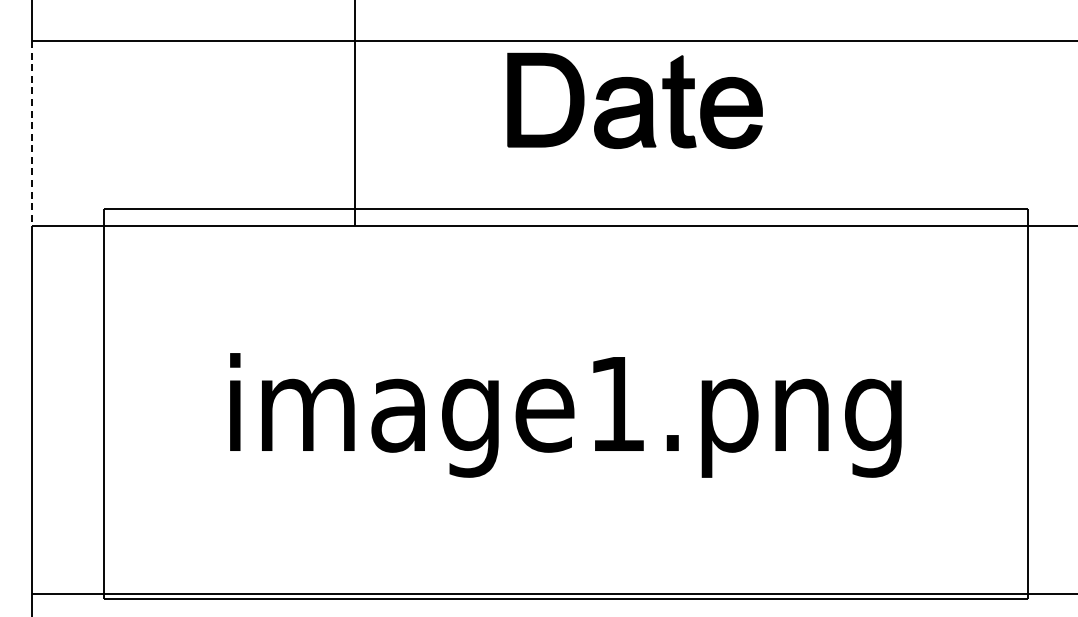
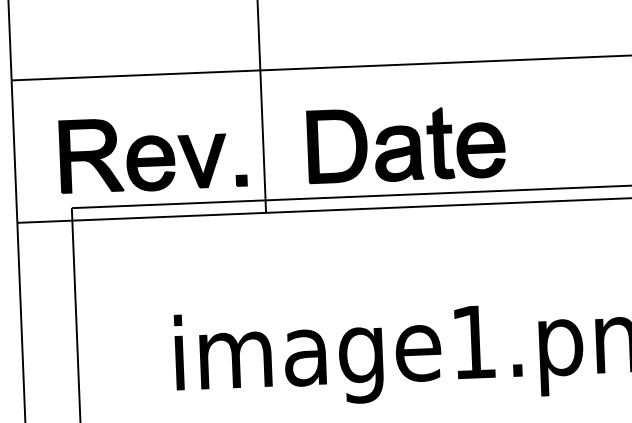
part: (634, 100) -> (405, 143), moved
line: (32, 133) -> (14, 151), dashed -> solid
part: (211, 143) -> (152, 153), added

